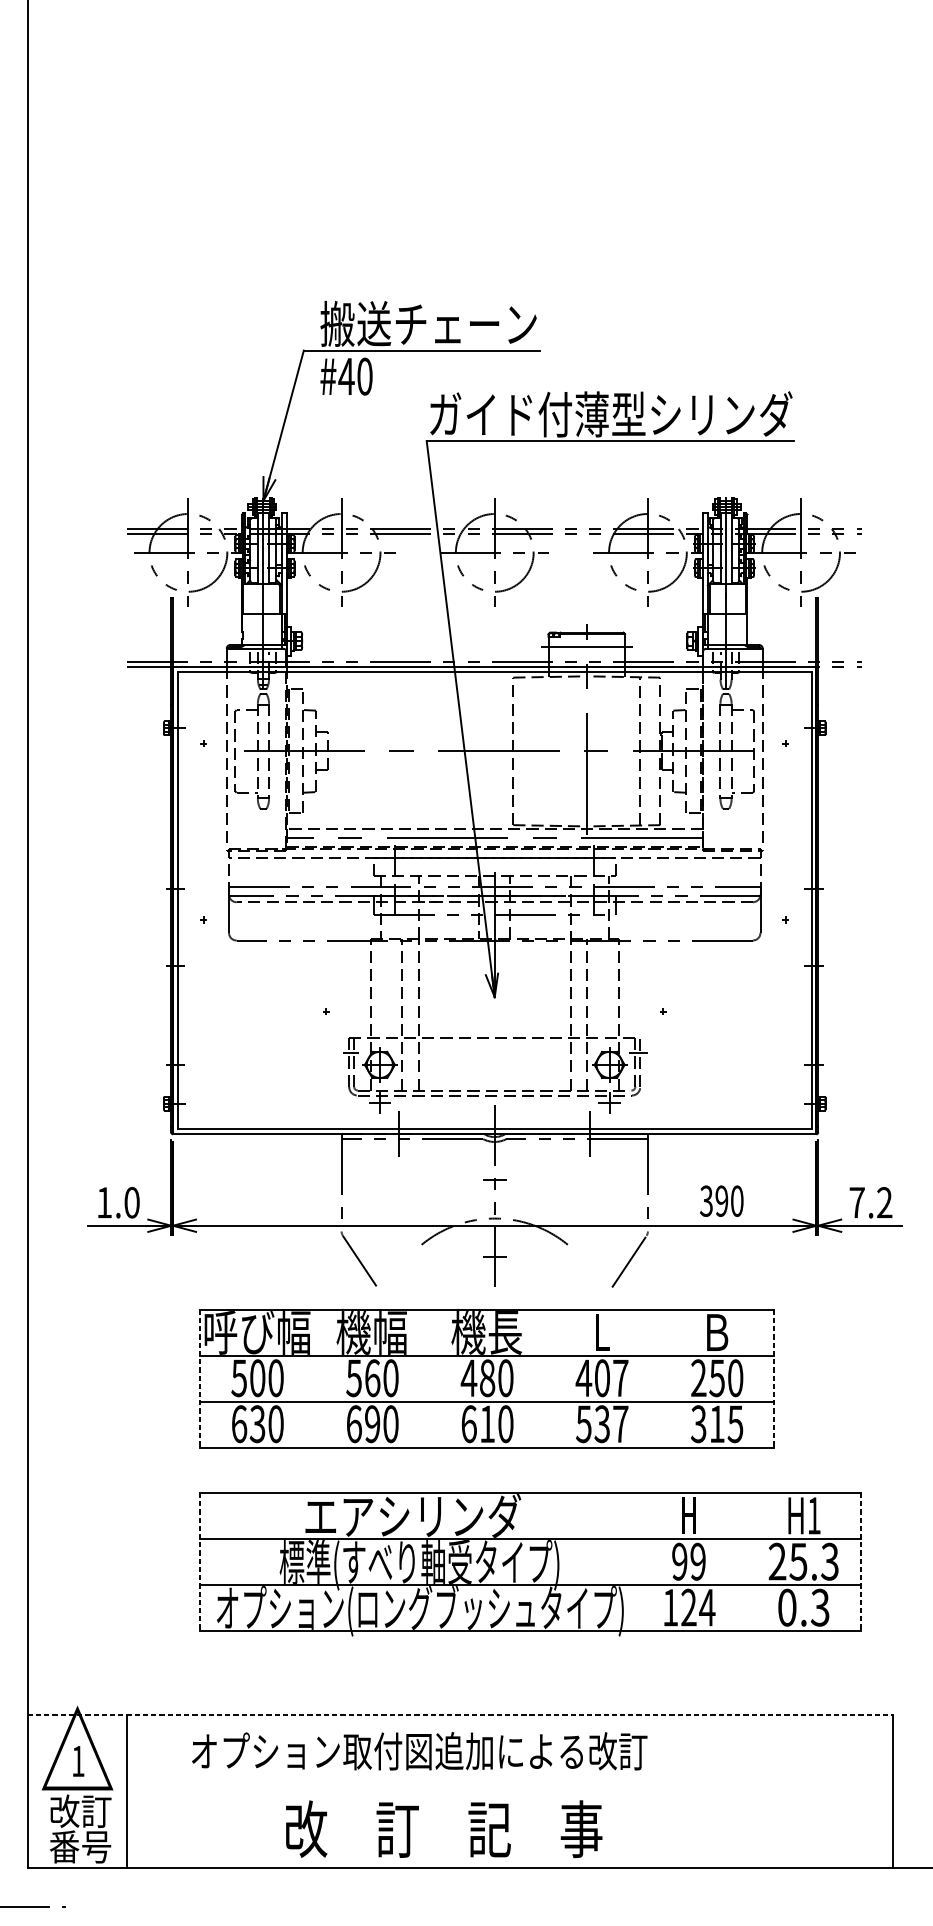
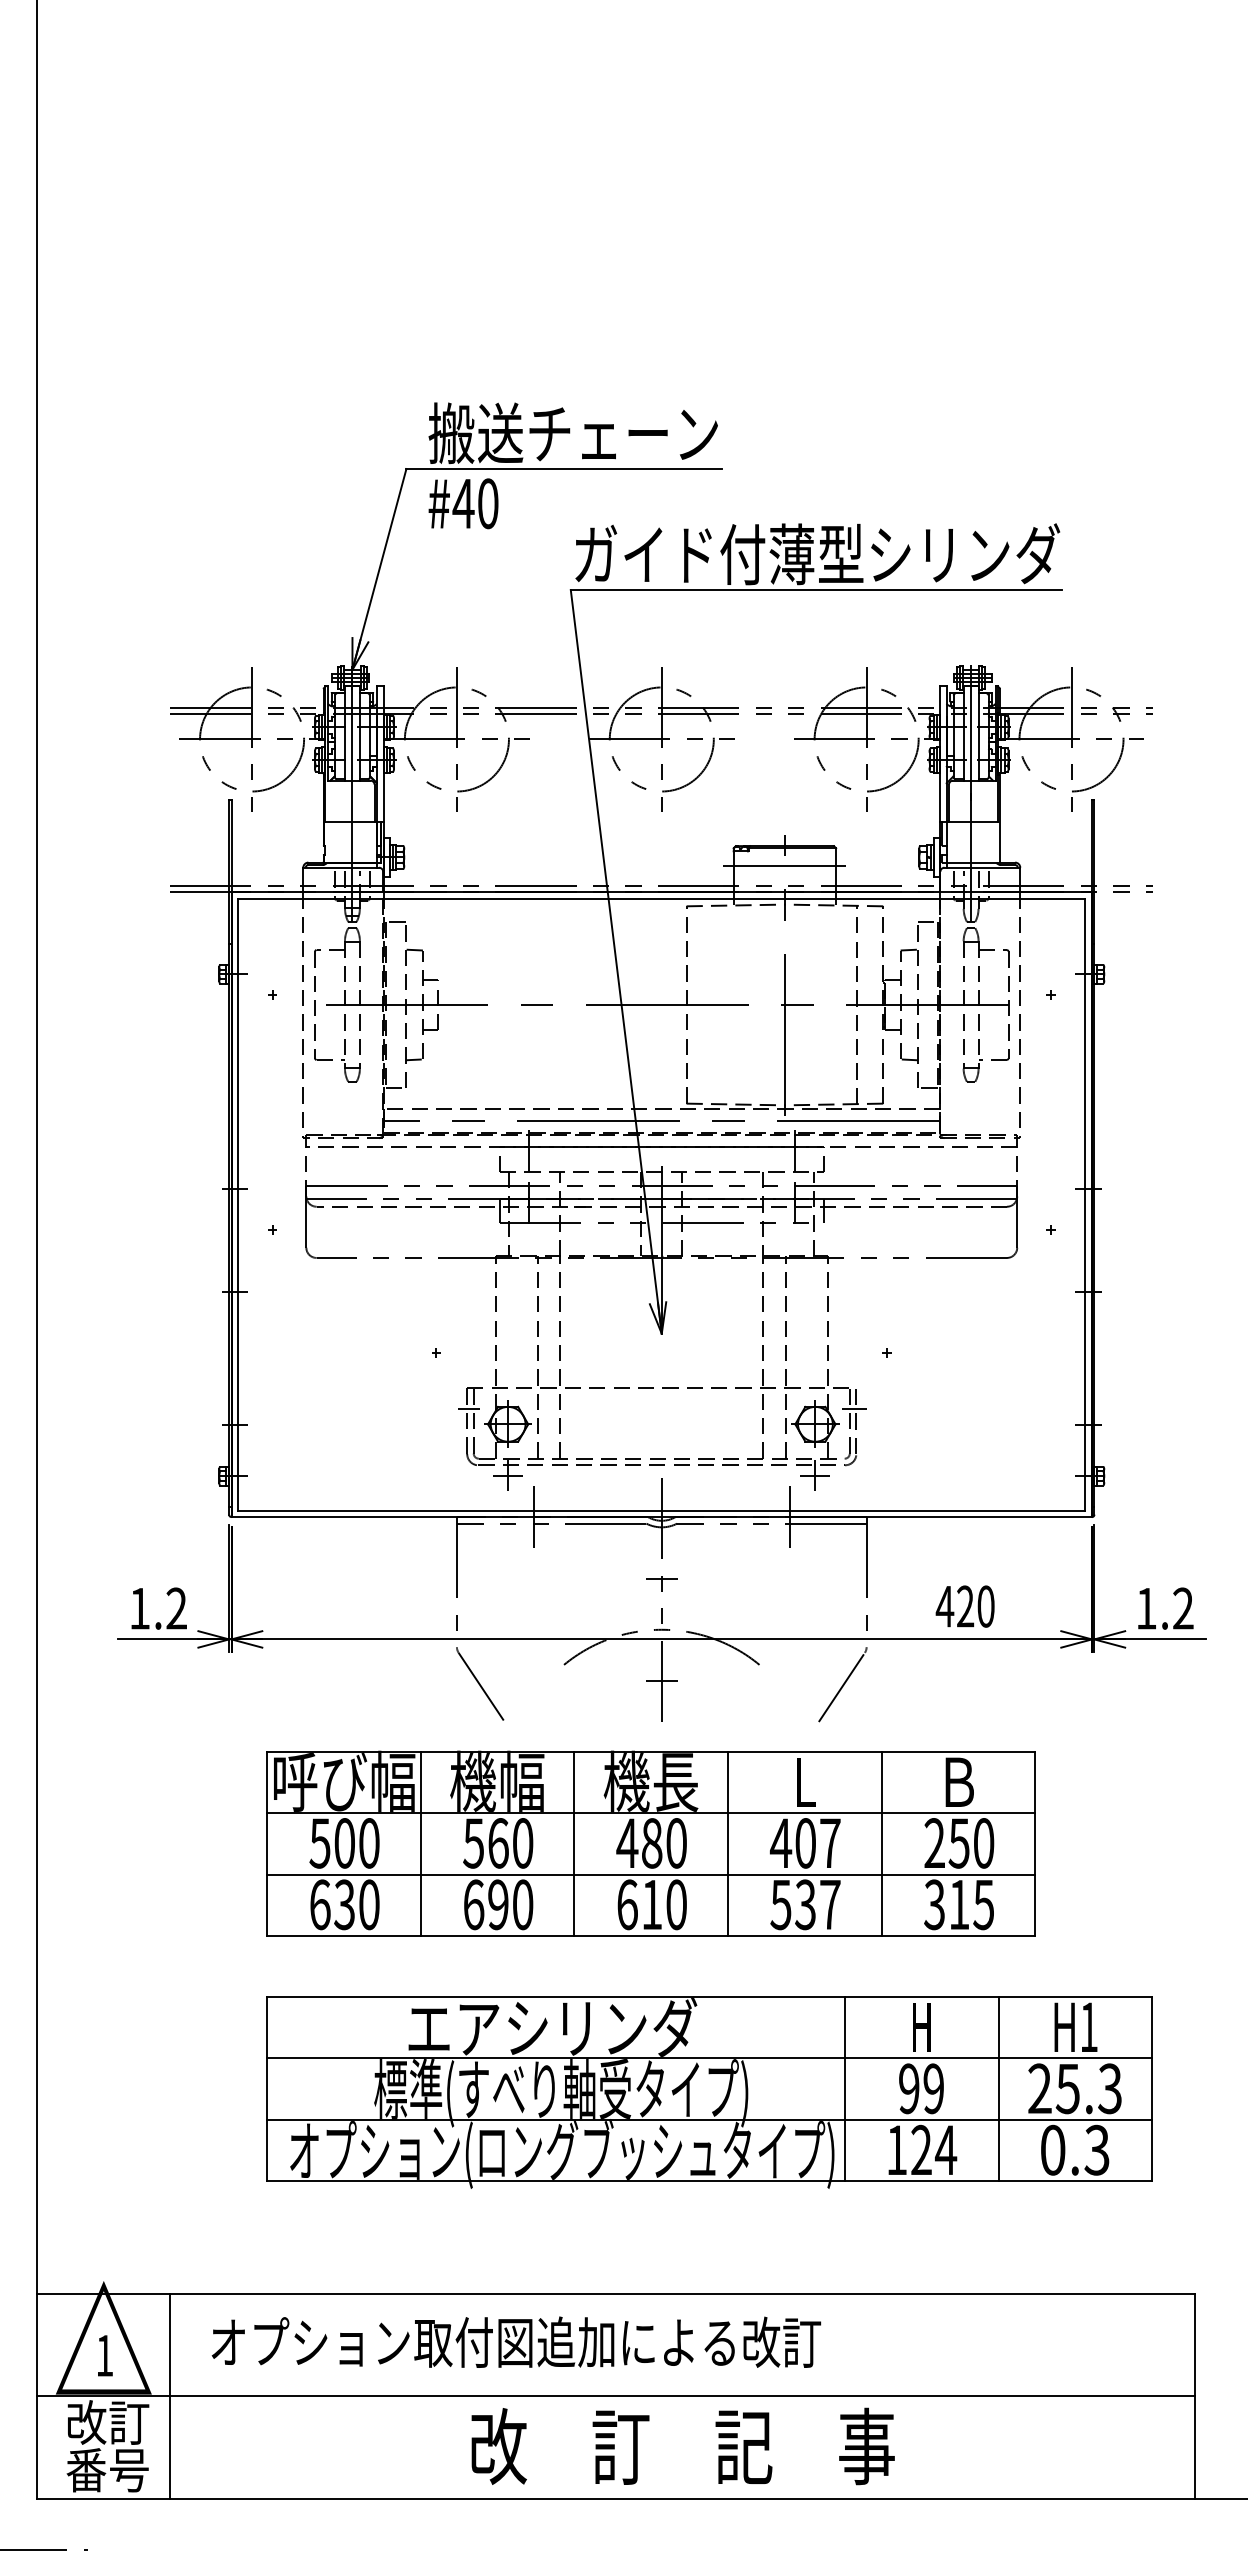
text: (713, 1201) -> (954, 1606), 390 -> 420
text: (131, 1202) -> (176, 1608), 1.0 -> 1.2
text: (857, 1202) -> (1146, 1608), 7.2 -> 1.2
line: (314, 1378) -> (420, 1843), added
line: (429, 1378) -> (574, 1843), added
line: (544, 1378) -> (728, 1843), added
line: (659, 1378) -> (881, 1843), added
line: (199, 1379) -> (267, 1844), dashed -> solid
line: (774, 1379) -> (1035, 1844), dashed -> solid
line: (631, 1561) -> (844, 2088), added
line: (746, 1561) -> (998, 2088), added
line: (199, 1562) -> (267, 2089), dashed -> solid
line: (861, 1562) -> (1152, 2089), dashed -> solid
line: (460, 1714) -> (615, 2293), dashed -> solid
text: (419, 1750) -> (516, 2341), moved
line: (460, 1791) -> (615, 2396), added
text: (443, 1829) -> (682, 2446), moved

